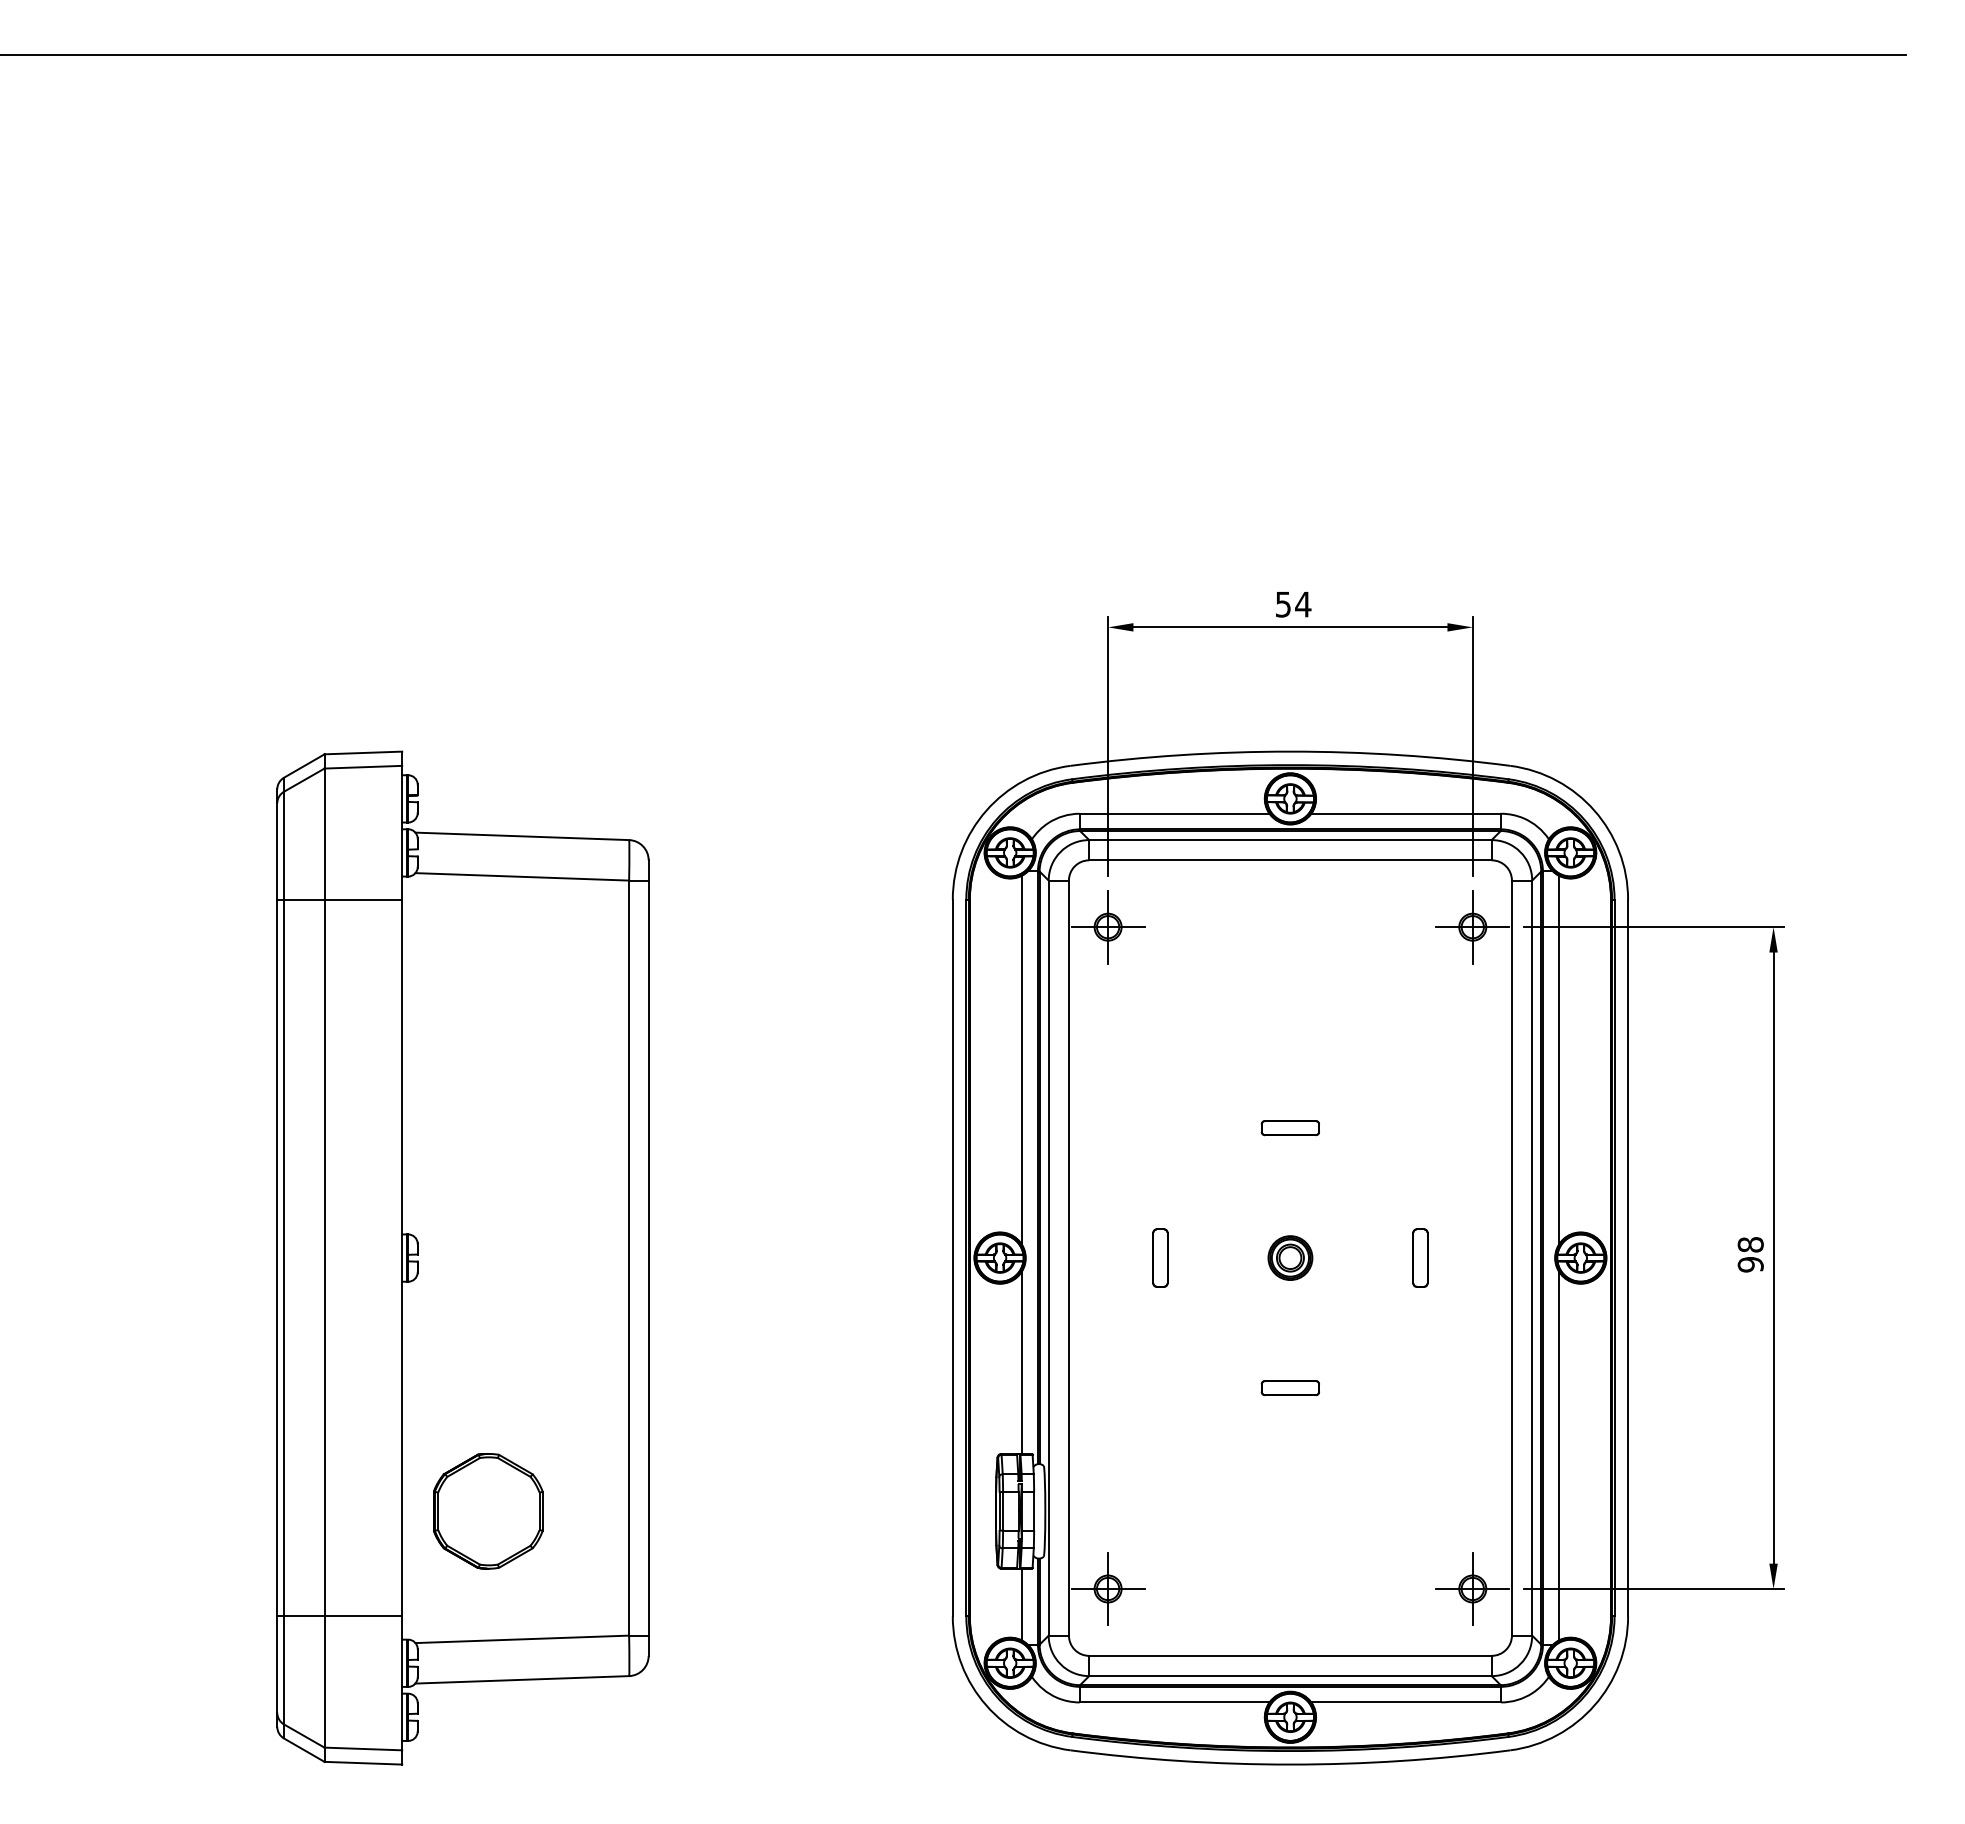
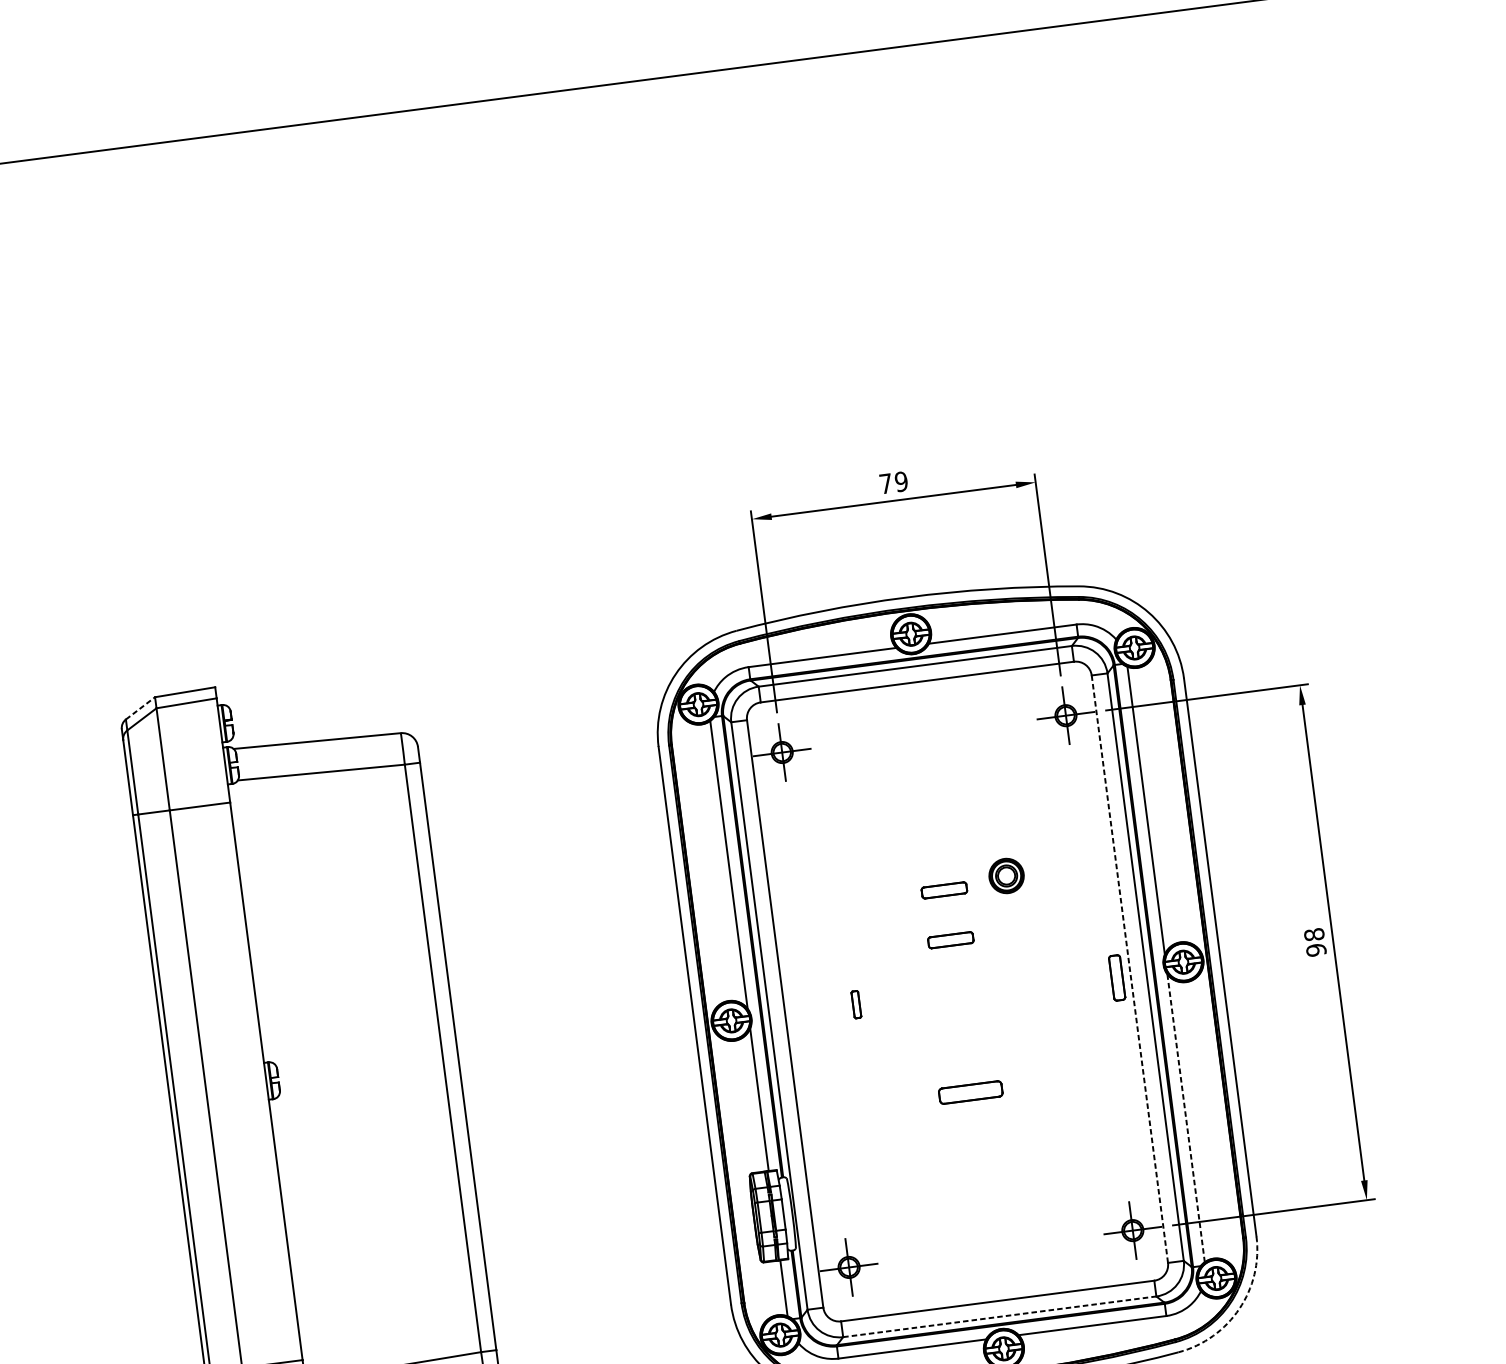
text: (1293, 604) -> (893, 482), 54 -> 79
line: (304, 765) -> (140, 707), solid -> dashed
part: (1289, 1192) -> (950, 940), added
part: (1160, 1257) -> (856, 1004), size x0.6
part: (1290, 1257) -> (1006, 875), moved
part: (1420, 1257) -> (1117, 977), moved
line: (1511, 1258) -> (1129, 969), solid -> dashed
part: (1289, 1388) -> (969, 1093), size x1.4
line: (1558, 1455) -> (1186, 1118), solid -> dashed
part: (488, 1511) -> (359, 1269), removed
line: (1290, 1676) -> (999, 1317), solid -> dashed
arc: (1594, 1705) -> (1239, 1308), solid -> dashed

